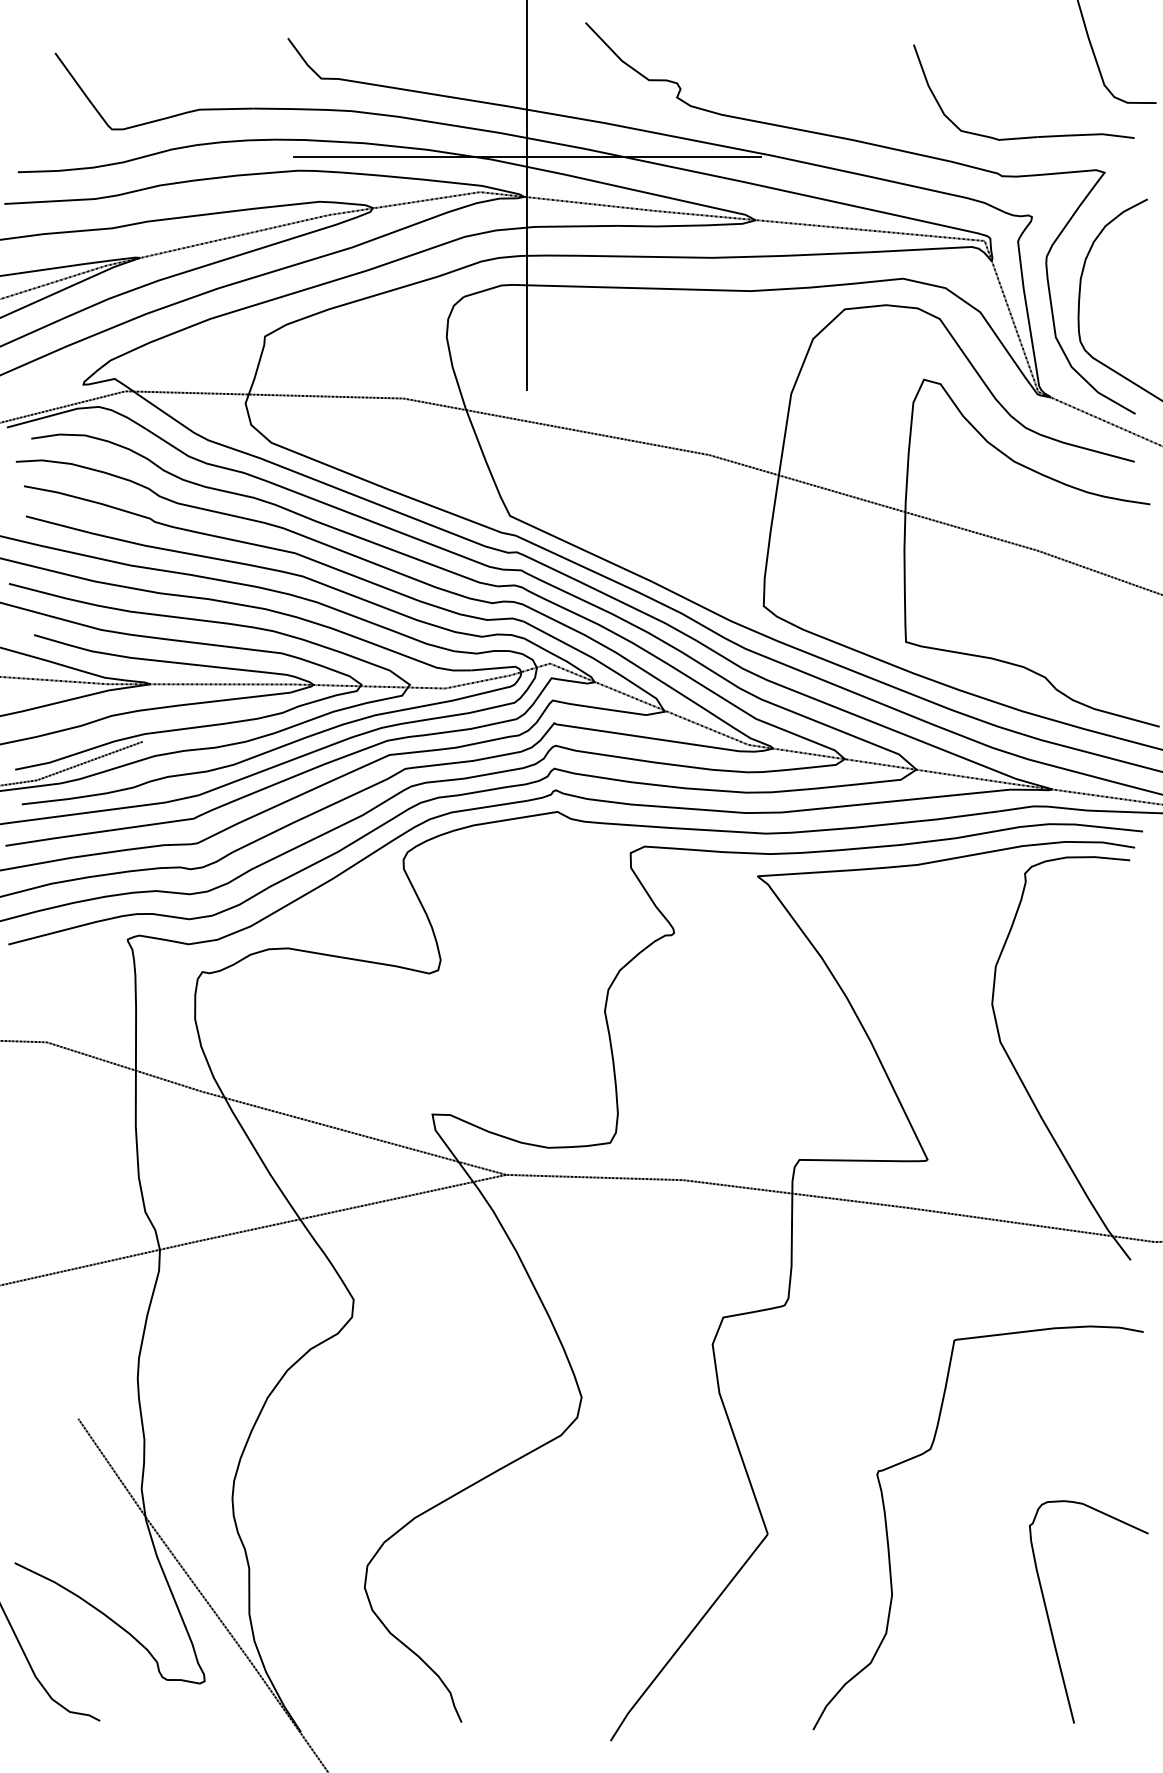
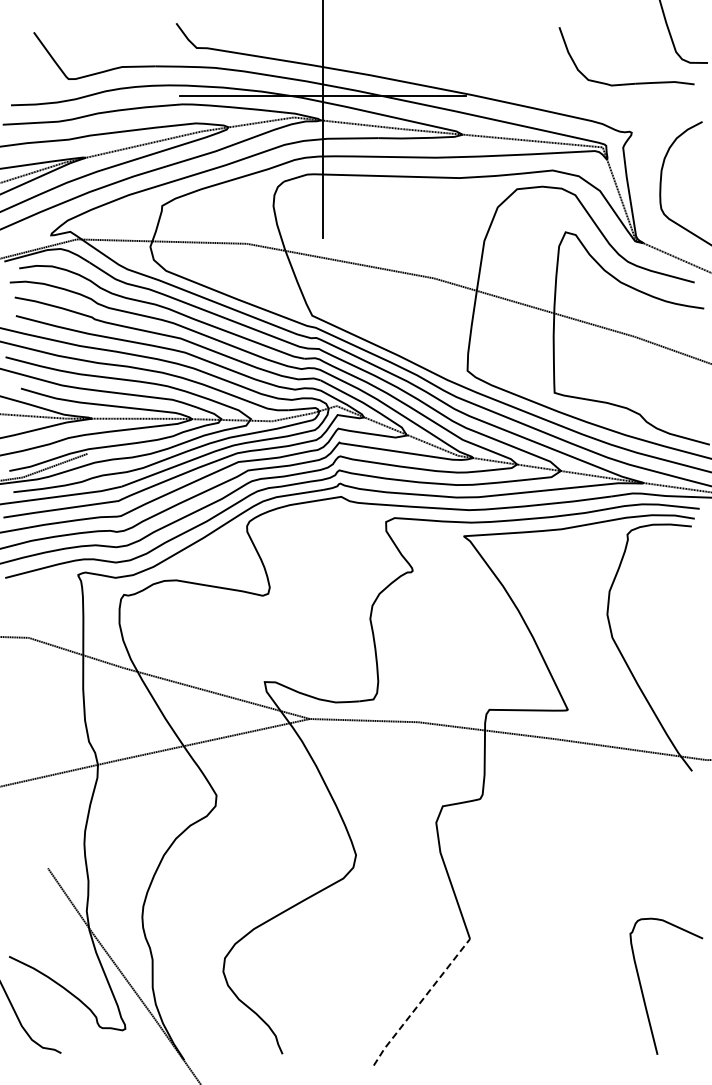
curve: (871, 146) -> (533, 89), removed
curve: (889, 1536) -> (544, 940), removed
line: (686, 1638) -> (420, 1002), solid -> dashed

